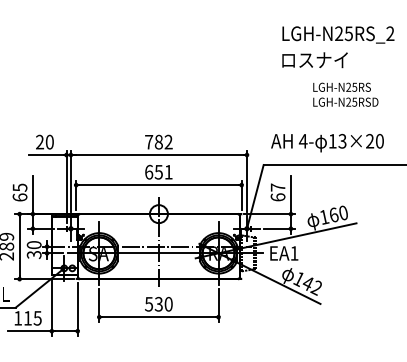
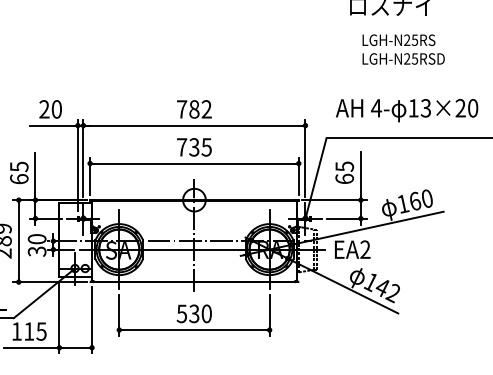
text: (345, 94) -> (403, 49), moved
text: (158, 171) -> (193, 146), 651 -> 735
text: (278, 187) -> (345, 166), 67 -> 65
text: (294, 253) -> (365, 249), EA1 -> EA2

